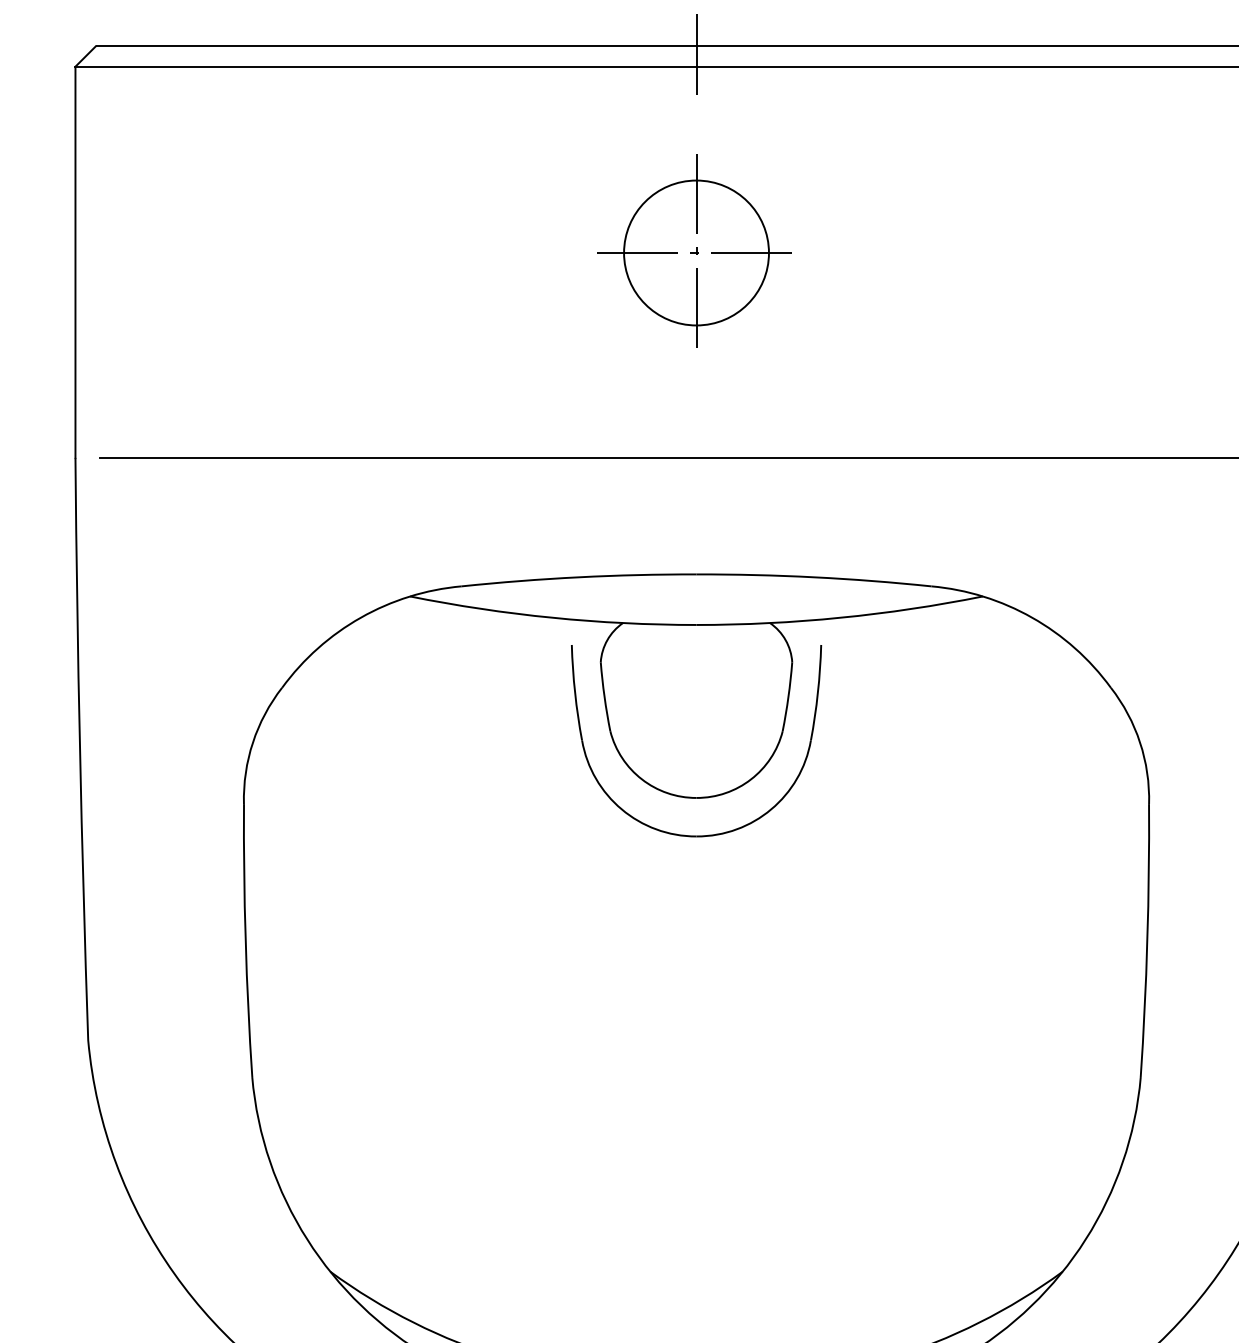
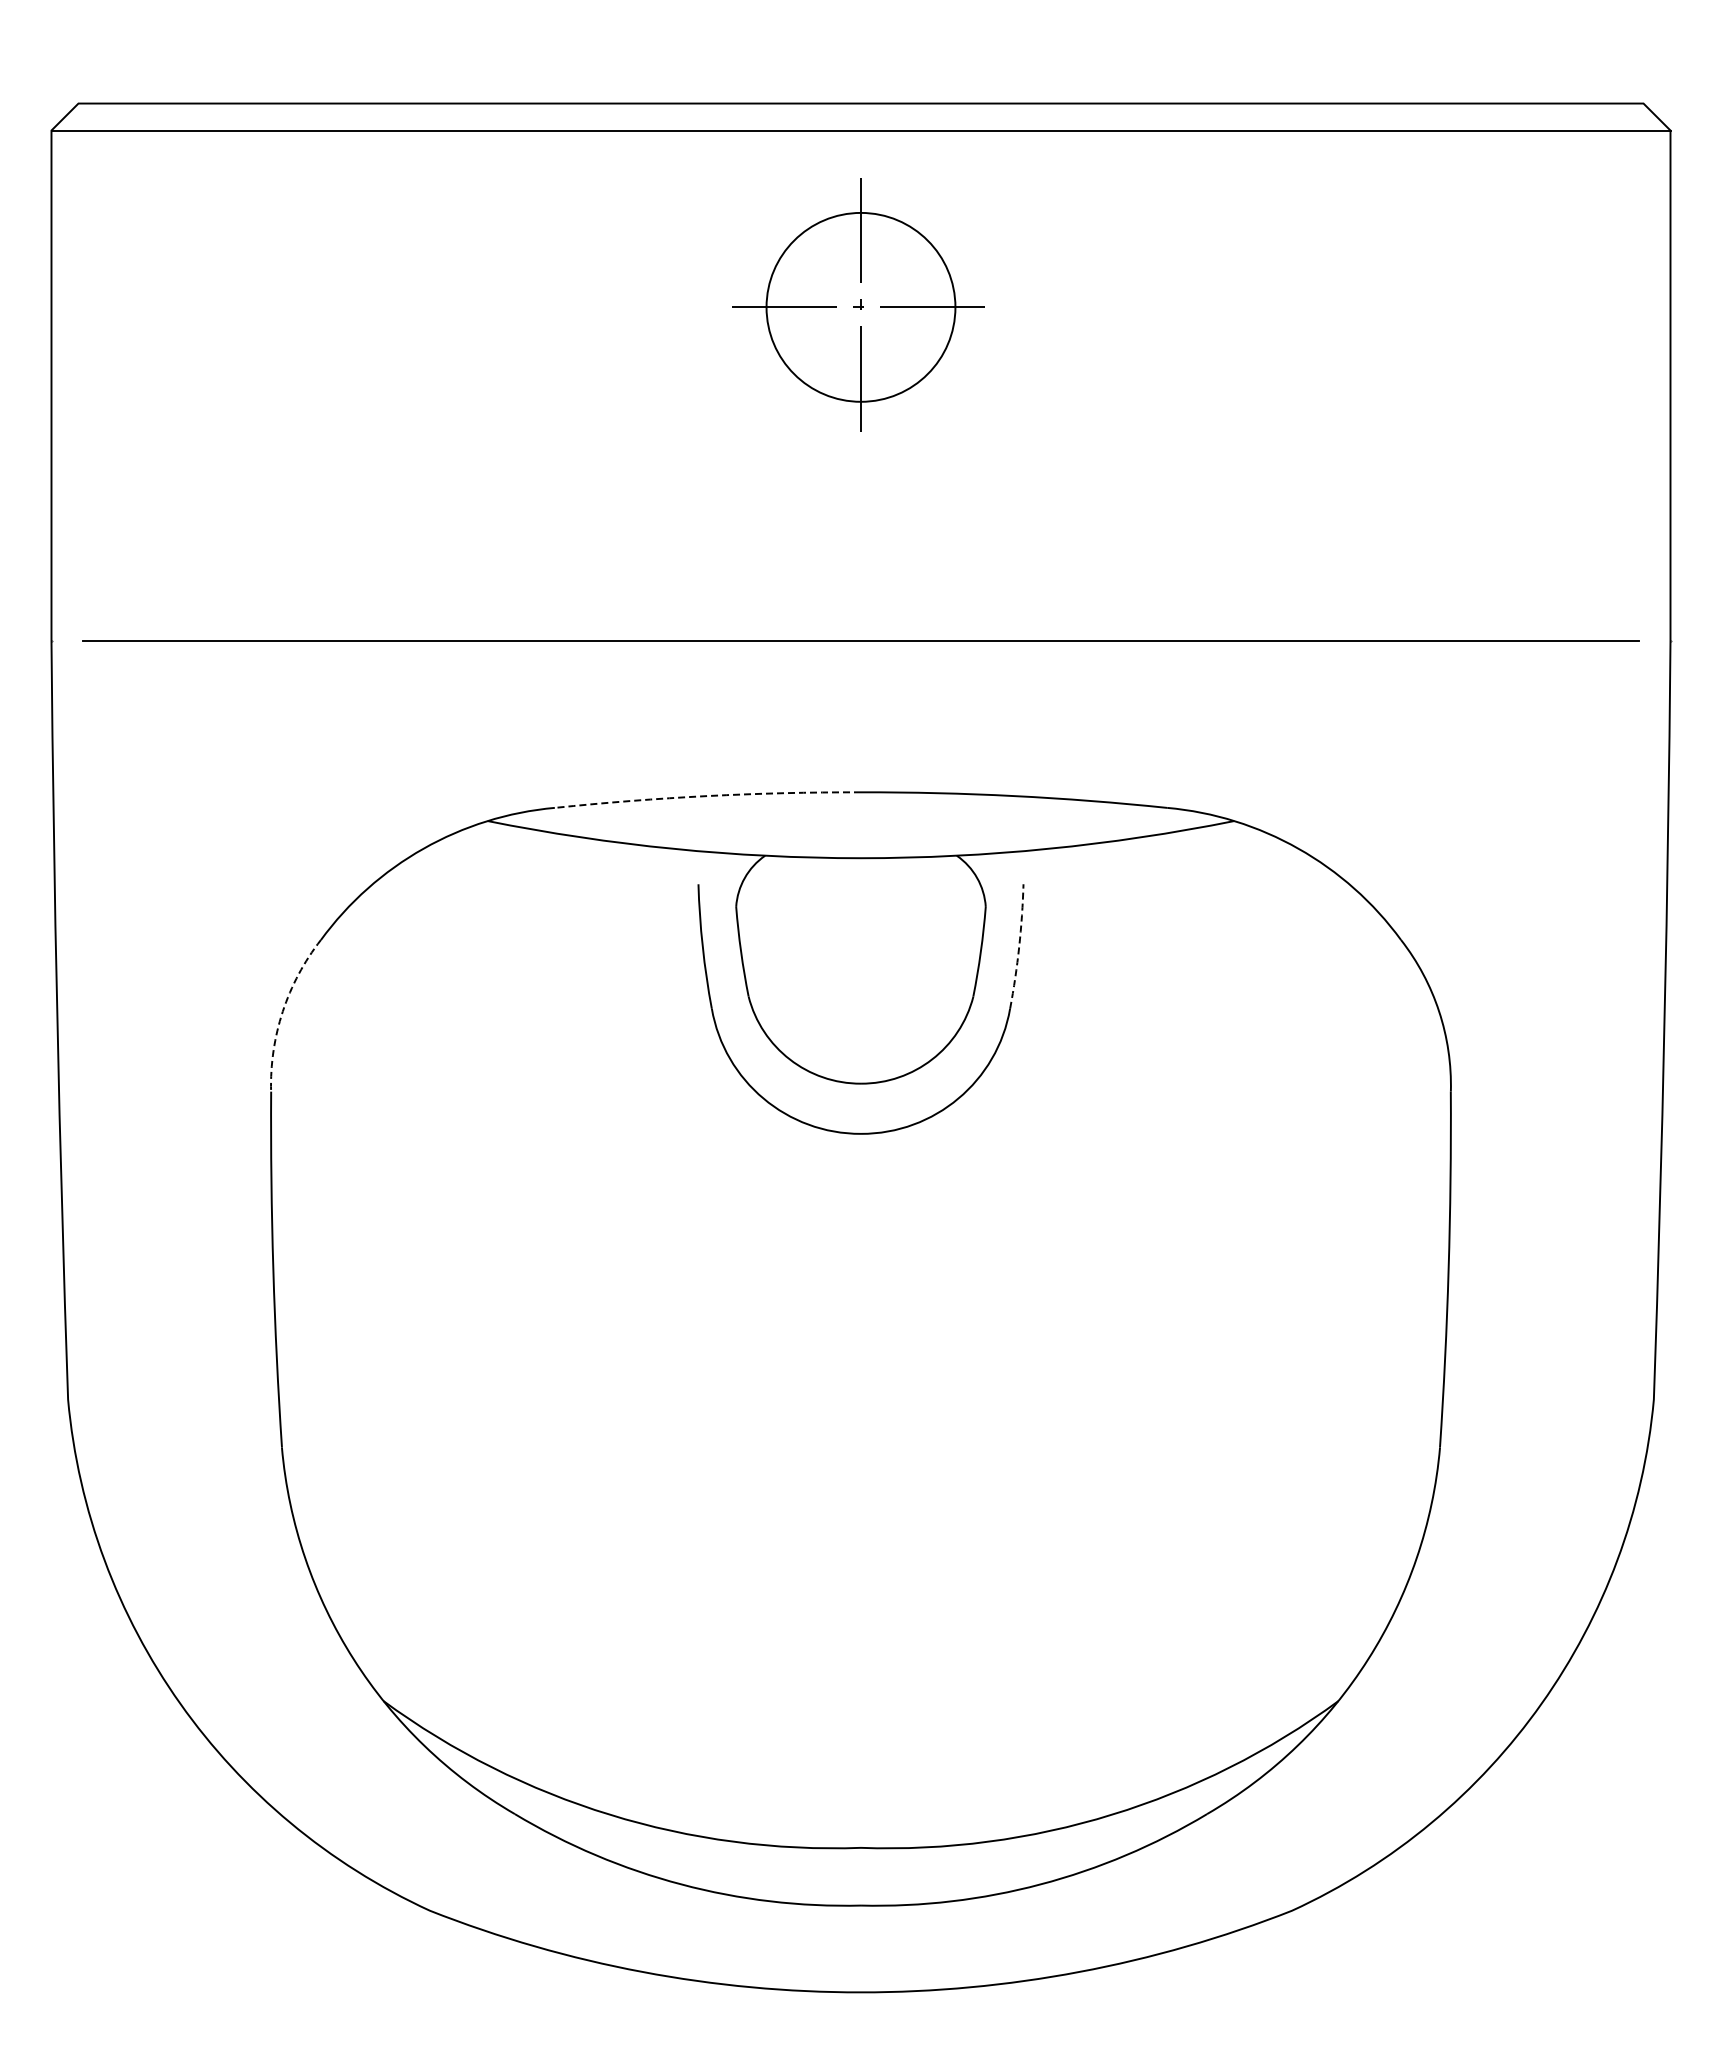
line: (696, 51) -> (860, 110), removed
part: (694, 250) -> (858, 304), moved
arc: (578, 577) -> (707, 796), solid -> dashed
arc: (818, 692) -> (1019, 946), solid -> dashed
arc: (252, 742) -> (282, 1011), solid -> dashed

